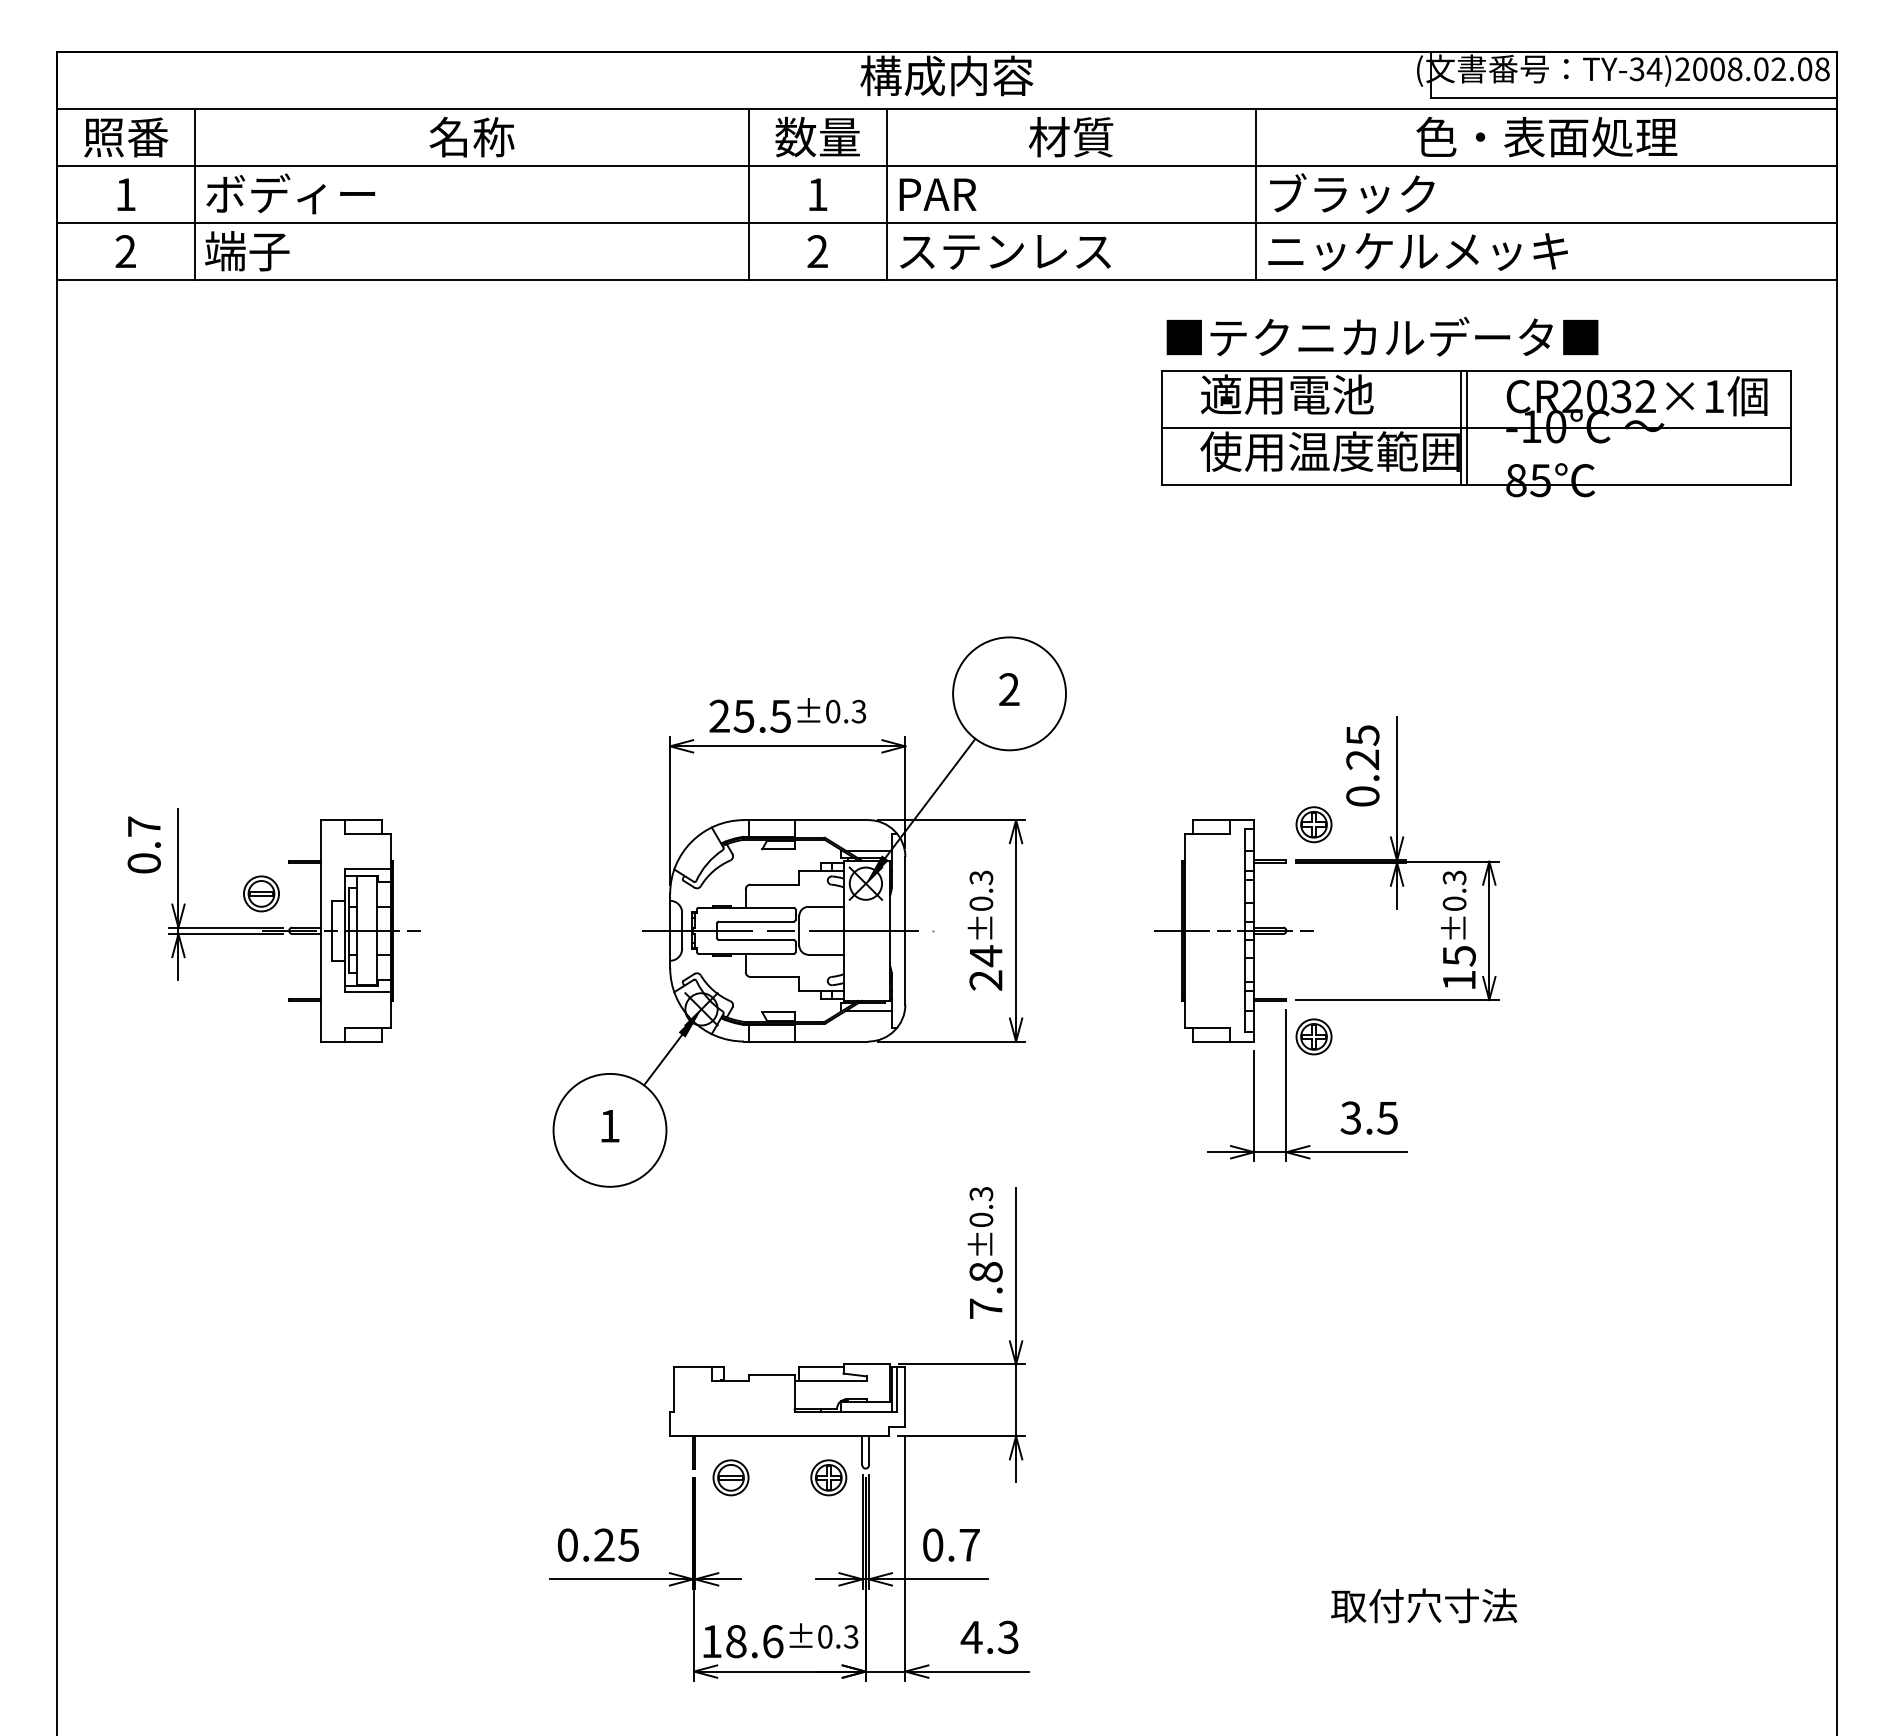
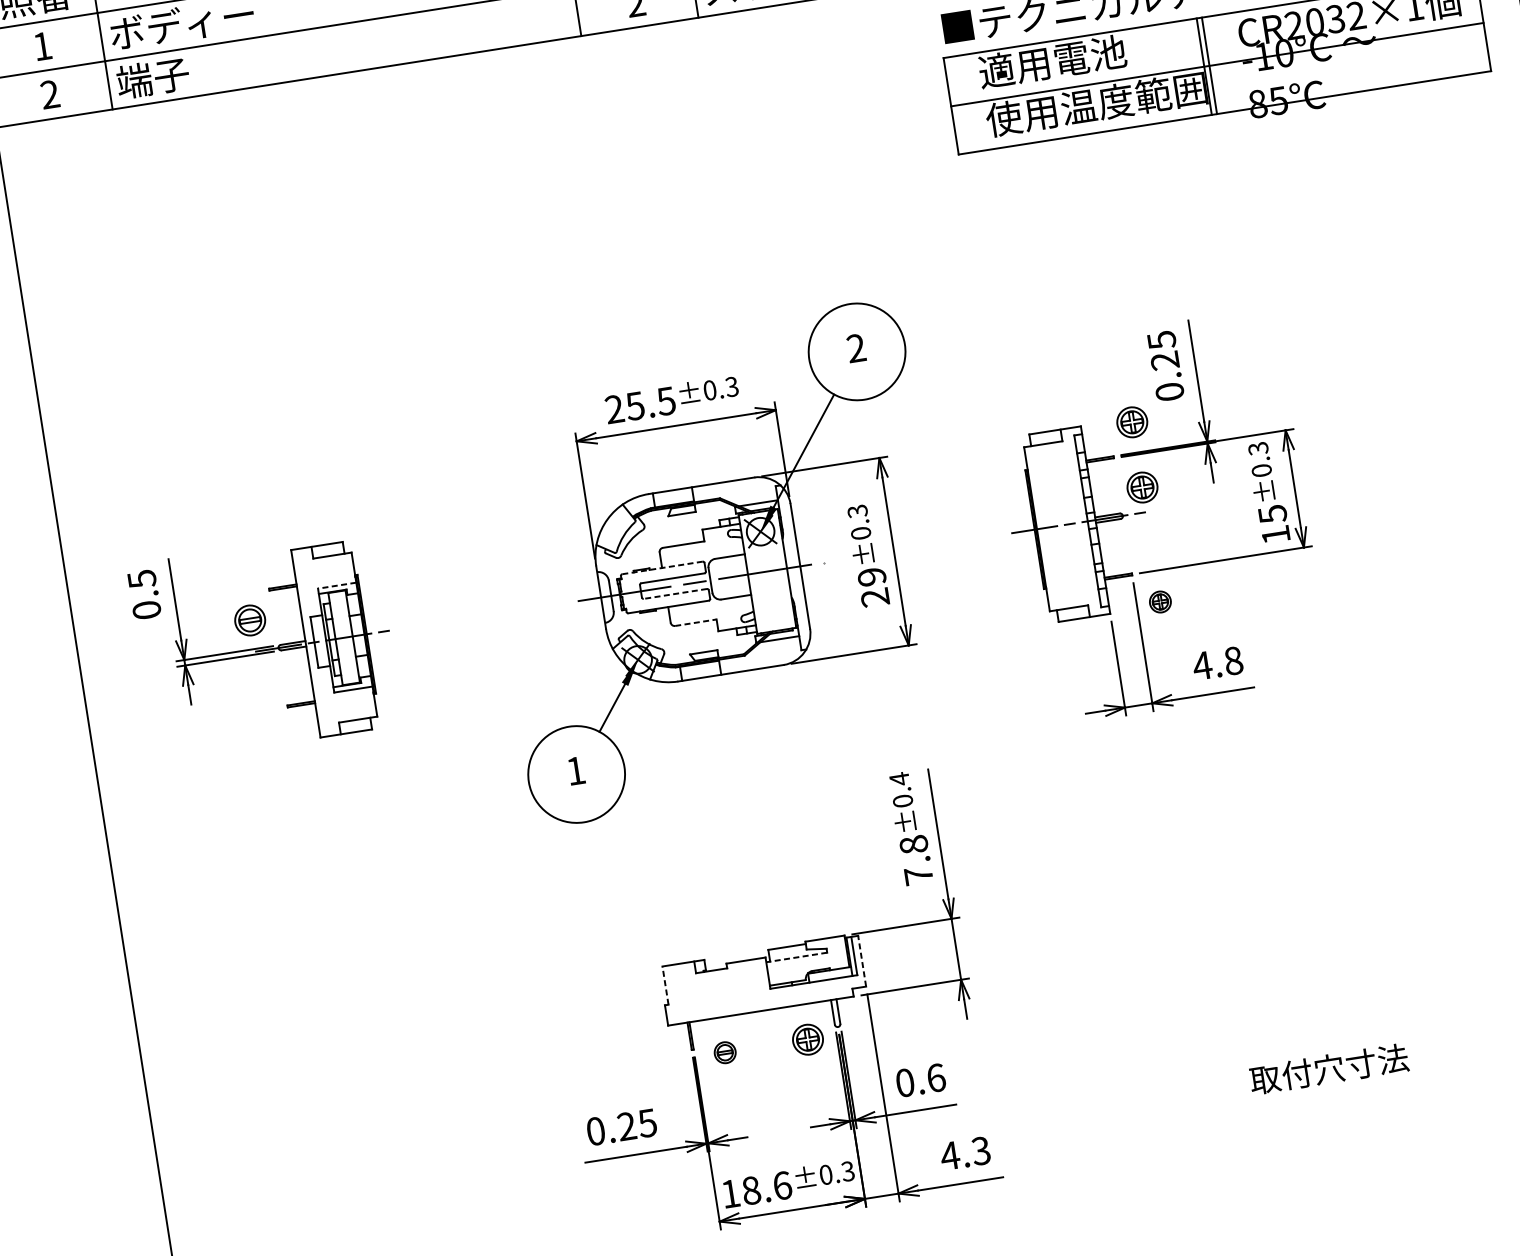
text: (144, 826) -> (142, 578), 0.7 -> 0.5
line: (368, 869) -> (337, 585), solid -> dashed
part: (1313, 901) -> (1142, 487), added
line: (746, 907) -> (662, 567), solid -> dashed
line: (755, 940) -> (674, 594), solid -> dashed
text: (985, 956) -> (871, 577), 24 -> 29
line: (775, 976) -> (696, 622), solid -> dashed
part: (1313, 1036) -> (1159, 601), size x0.7
text: (1368, 1117) -> (1217, 663), 3.5 -> 4.8
text: (981, 1193) -> (899, 778), ±0.3 -> ±0.4
line: (830, 1380) -> (796, 957), solid -> dashed
line: (674, 1389) -> (665, 985), solid -> dashed
line: (905, 1397) -> (862, 961), solid -> dashed
part: (730, 1477) -> (724, 1052), size x0.7
text: (969, 1544) -> (935, 1077), 0.7 -> 0.6

